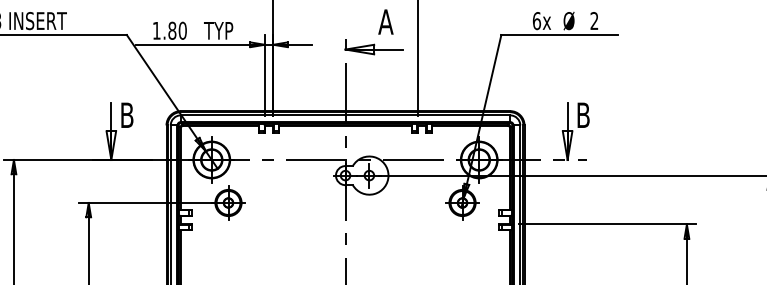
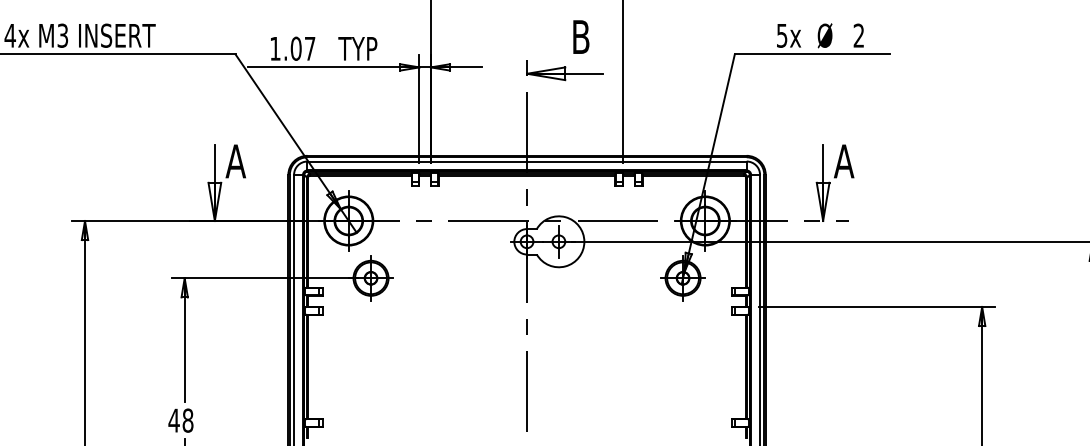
text: (536, 20) -> (781, 35), 6x -> 5x
text: (385, 21) -> (580, 36), A -> B
text: (177, 30) -> (302, 48), 1.80 -> 1.07
text: (126, 115) -> (235, 161), B -> A
text: (583, 115) -> (844, 161), B -> A

